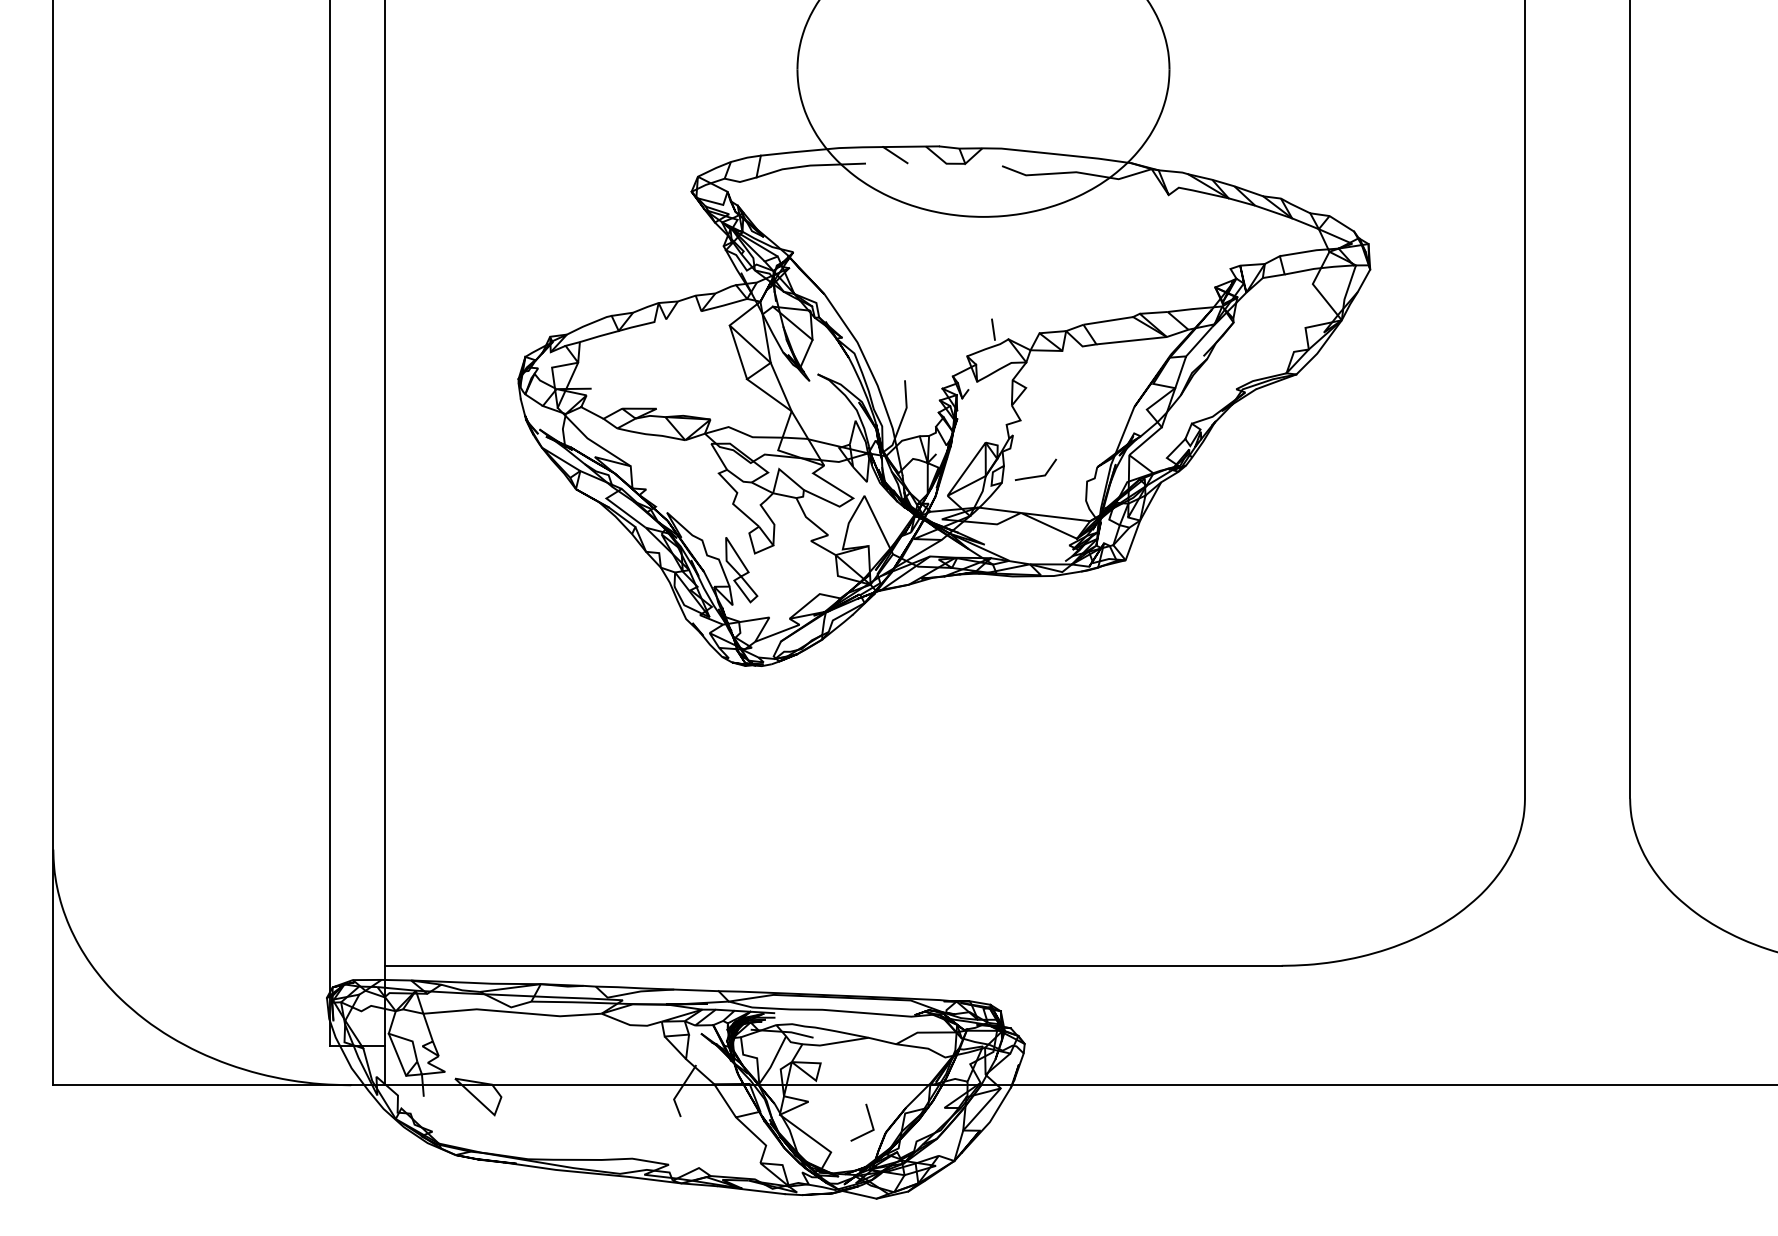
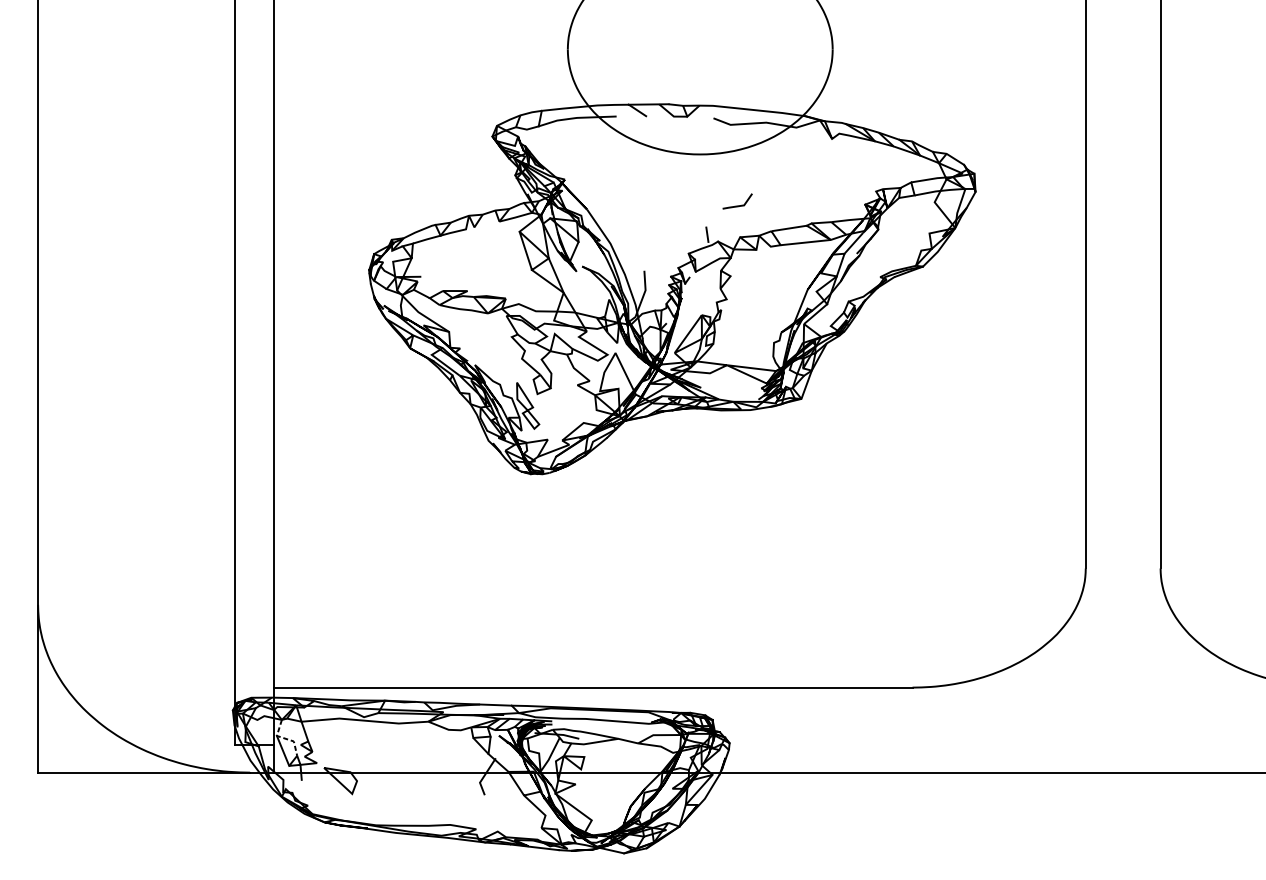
line: (1036, 475) -> (738, 205), moved
line: (399, 1037) -> (284, 738), solid -> dashed
line: (869, 1119) -> (619, 797), removed

